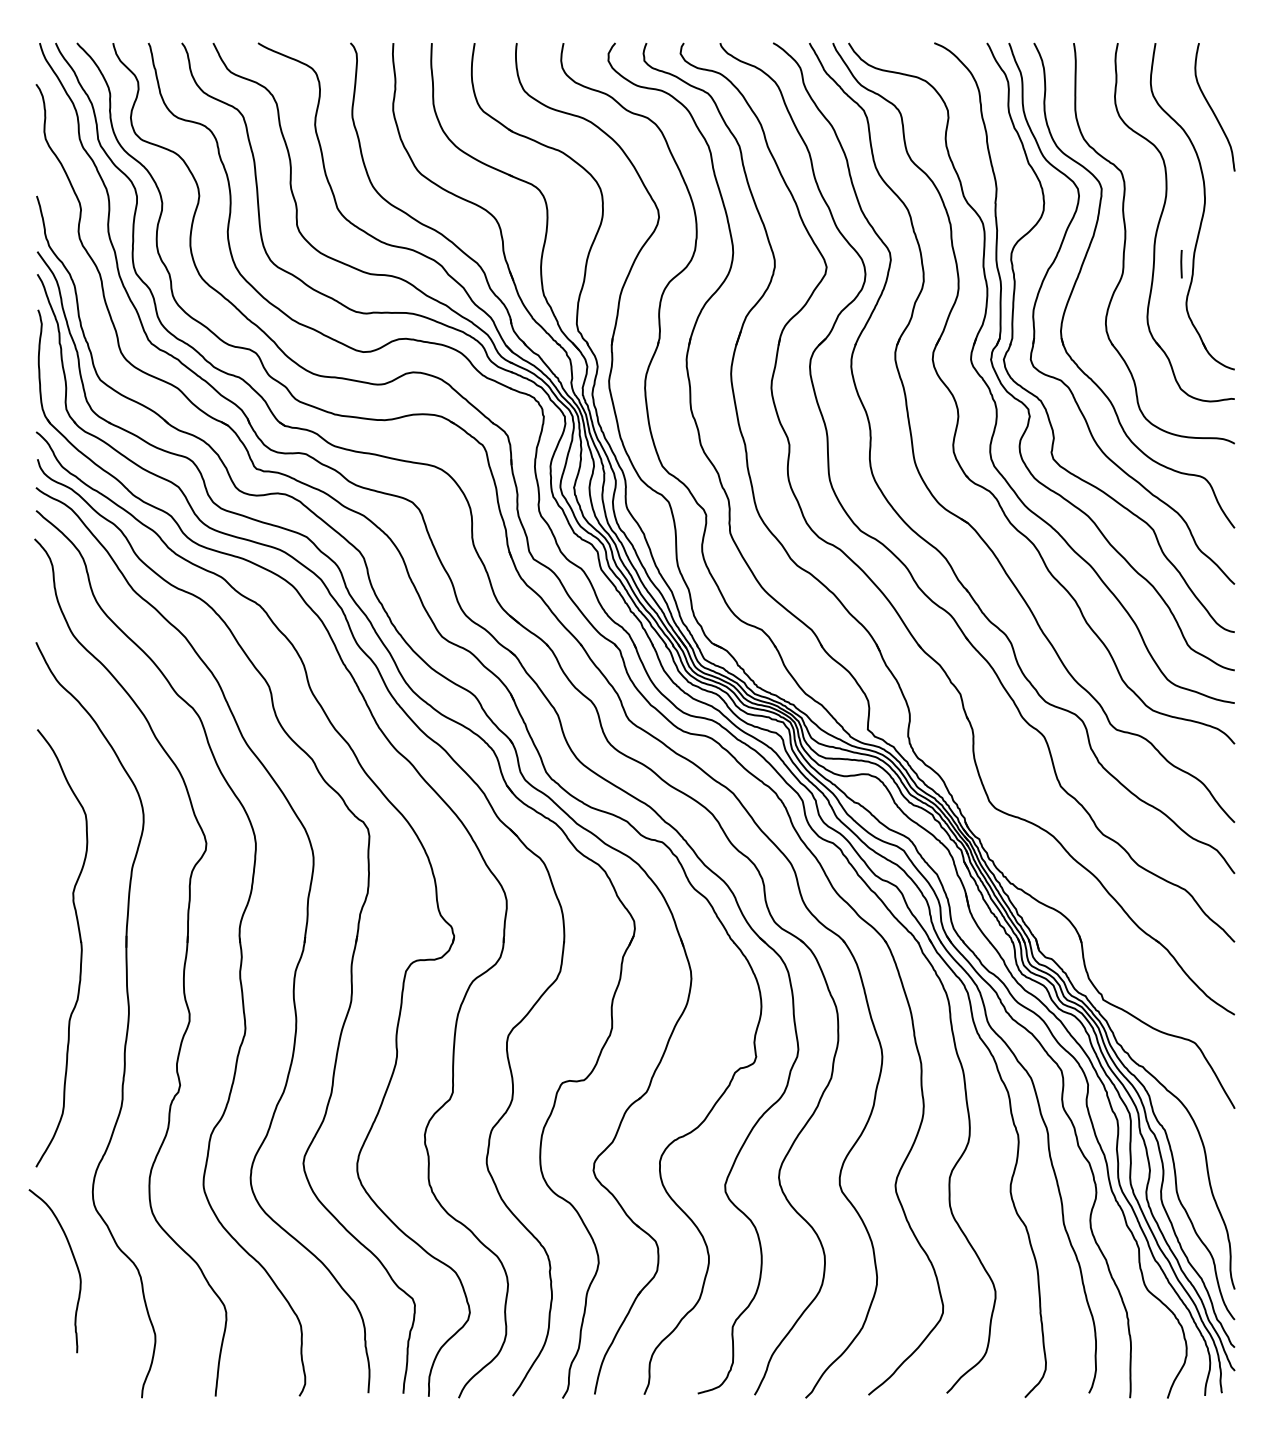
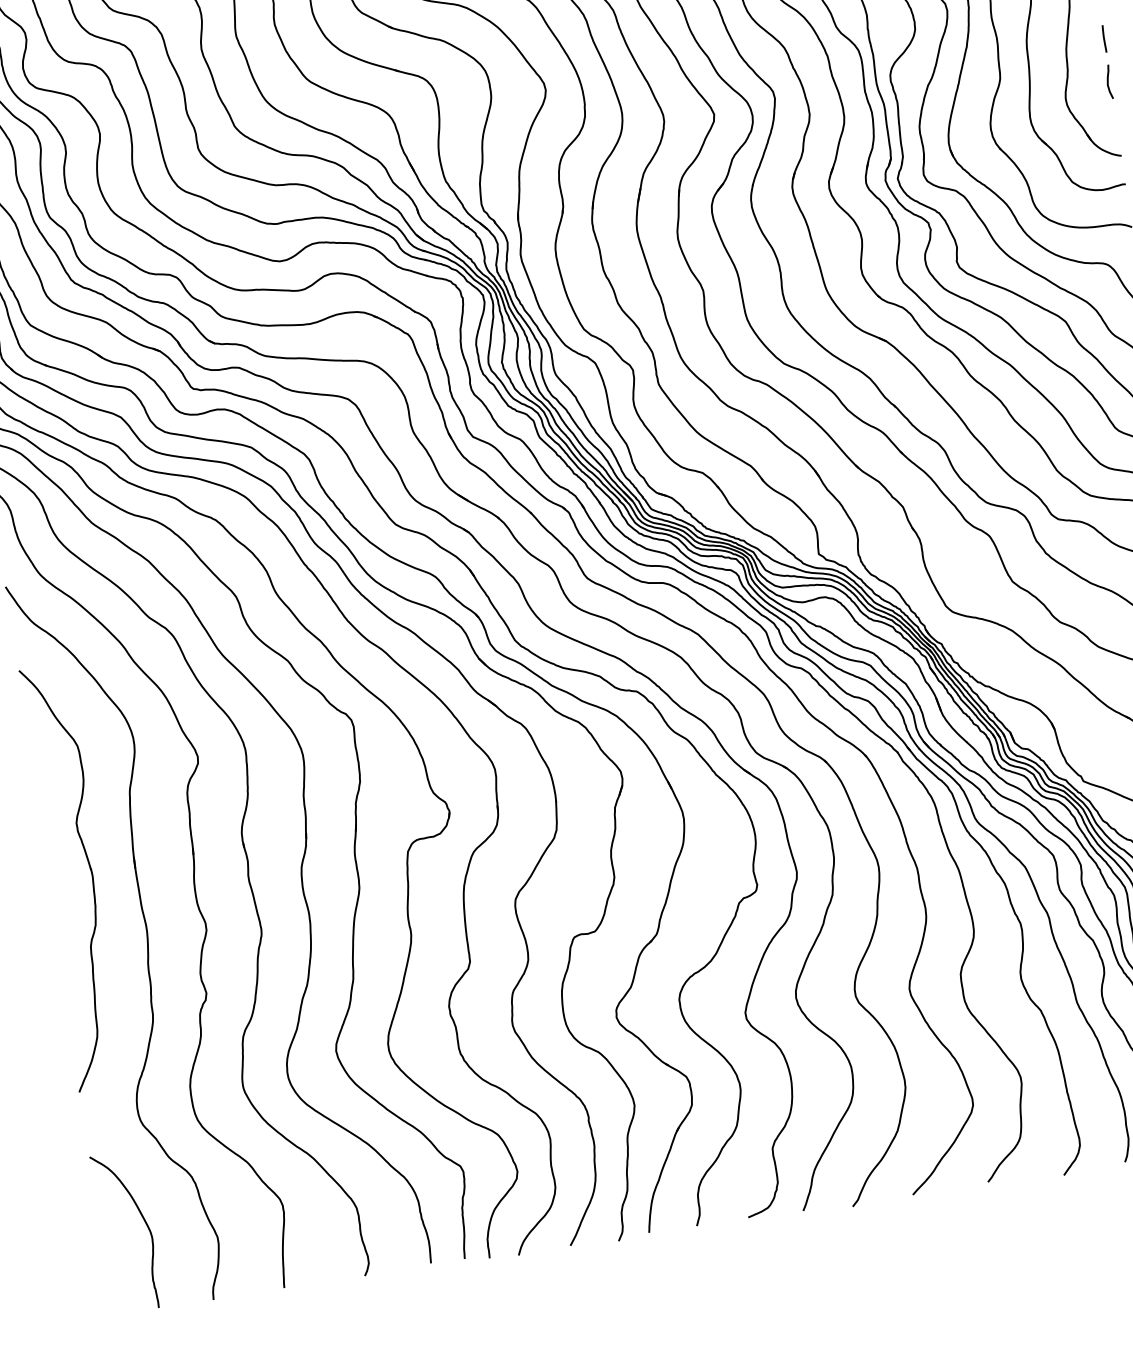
line: (1181, 264) -> (1104, 39), moved
curve: (1232, 292) -> (1108, 81), added
curve: (75, 1264) -> (144, 1222), moved

